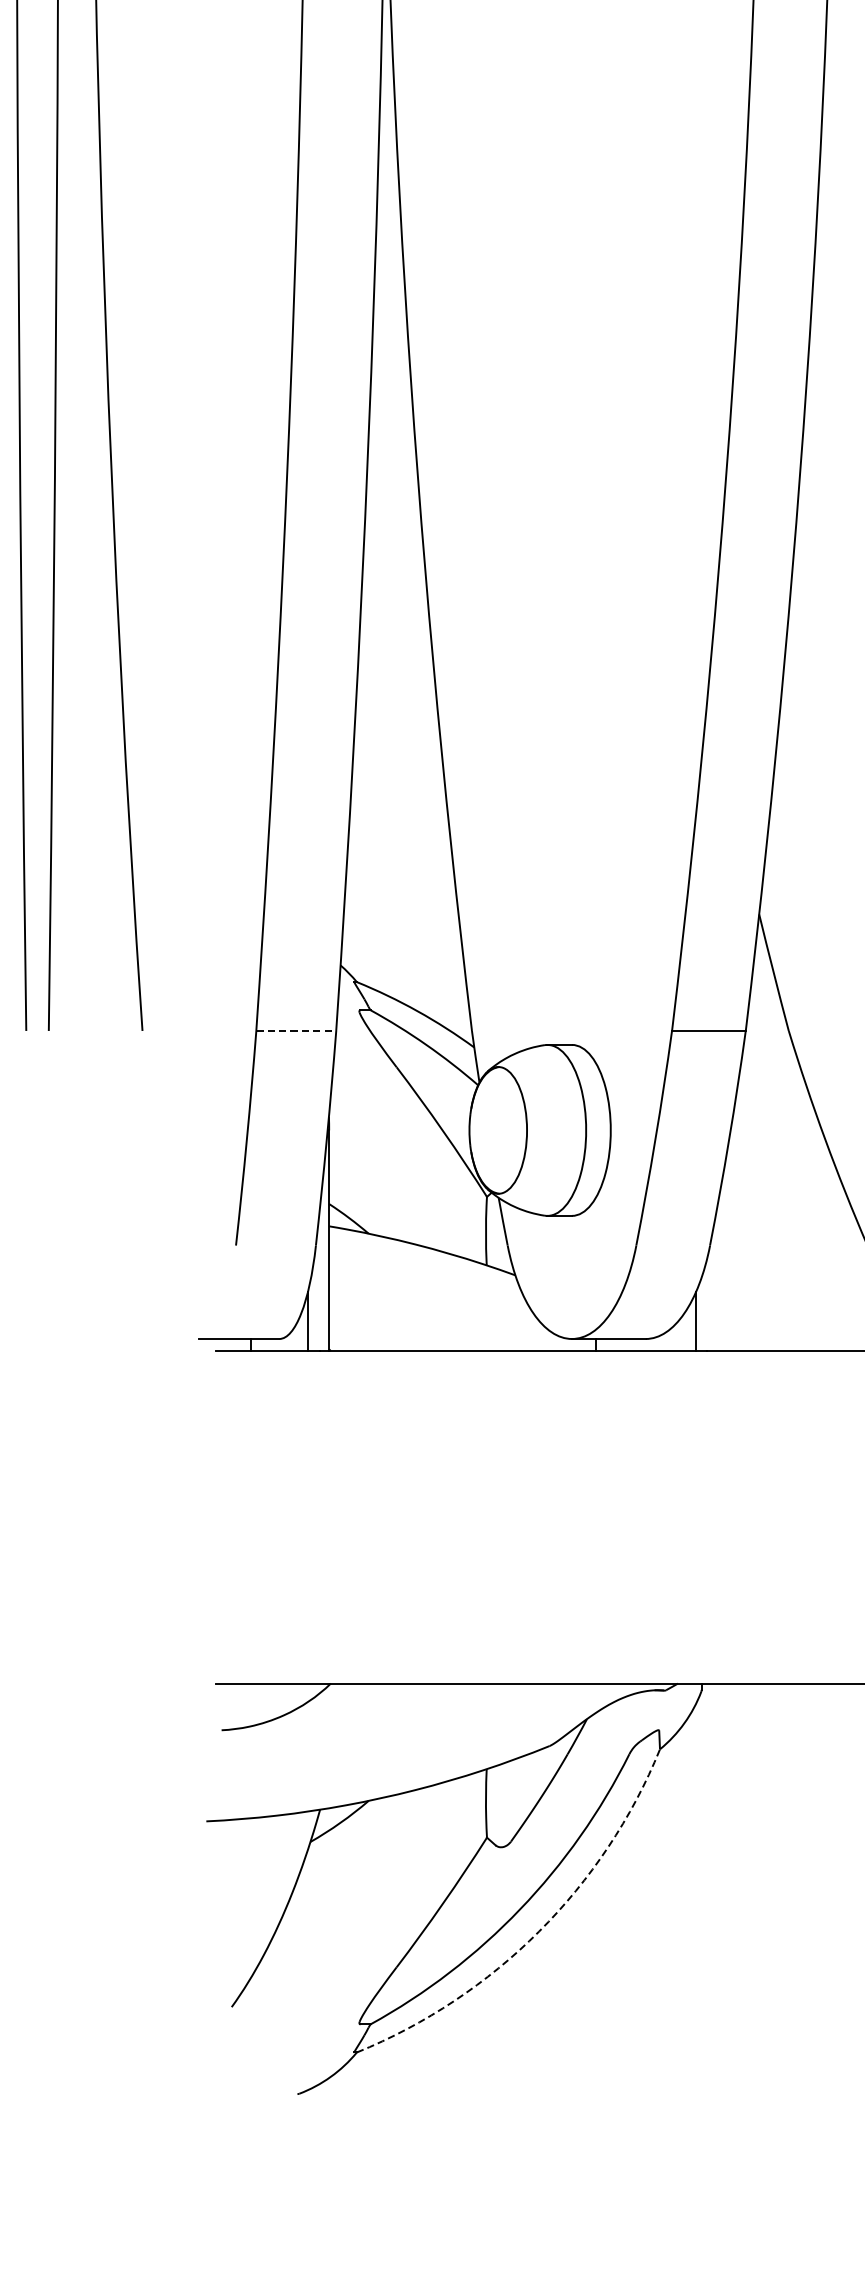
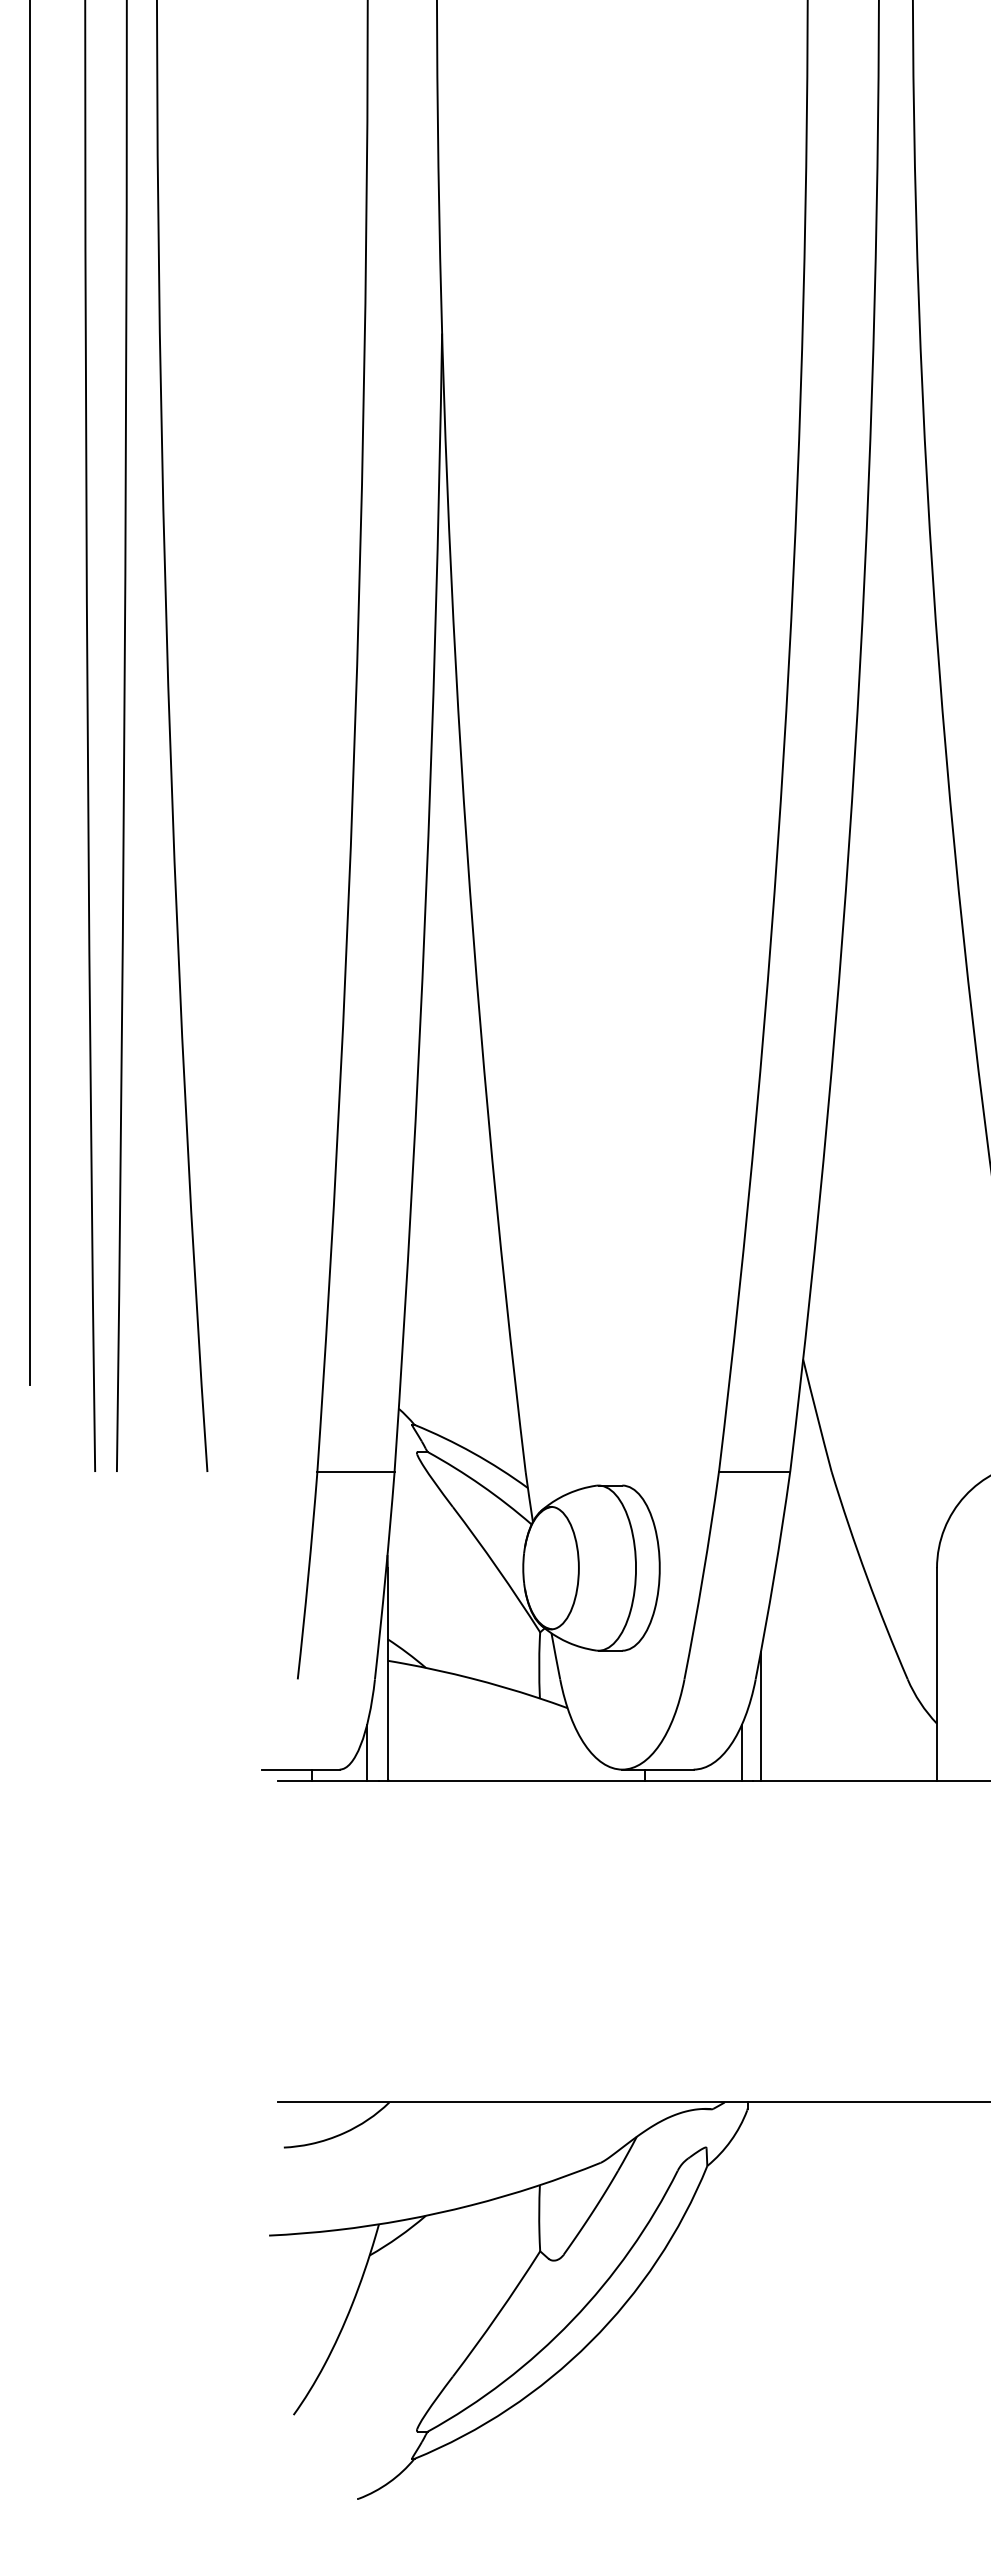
line: (295, 1031) -> (355, 1472), dashed -> solid
line: (715, 1284) -> (760, 1716), added
arc: (539, 1932) -> (590, 2342), dashed -> solid

